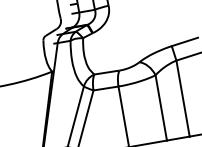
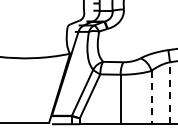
line: (183, 98) -> (170, 93), solid -> dashed
line: (161, 107) -> (151, 97), solid -> dashed

